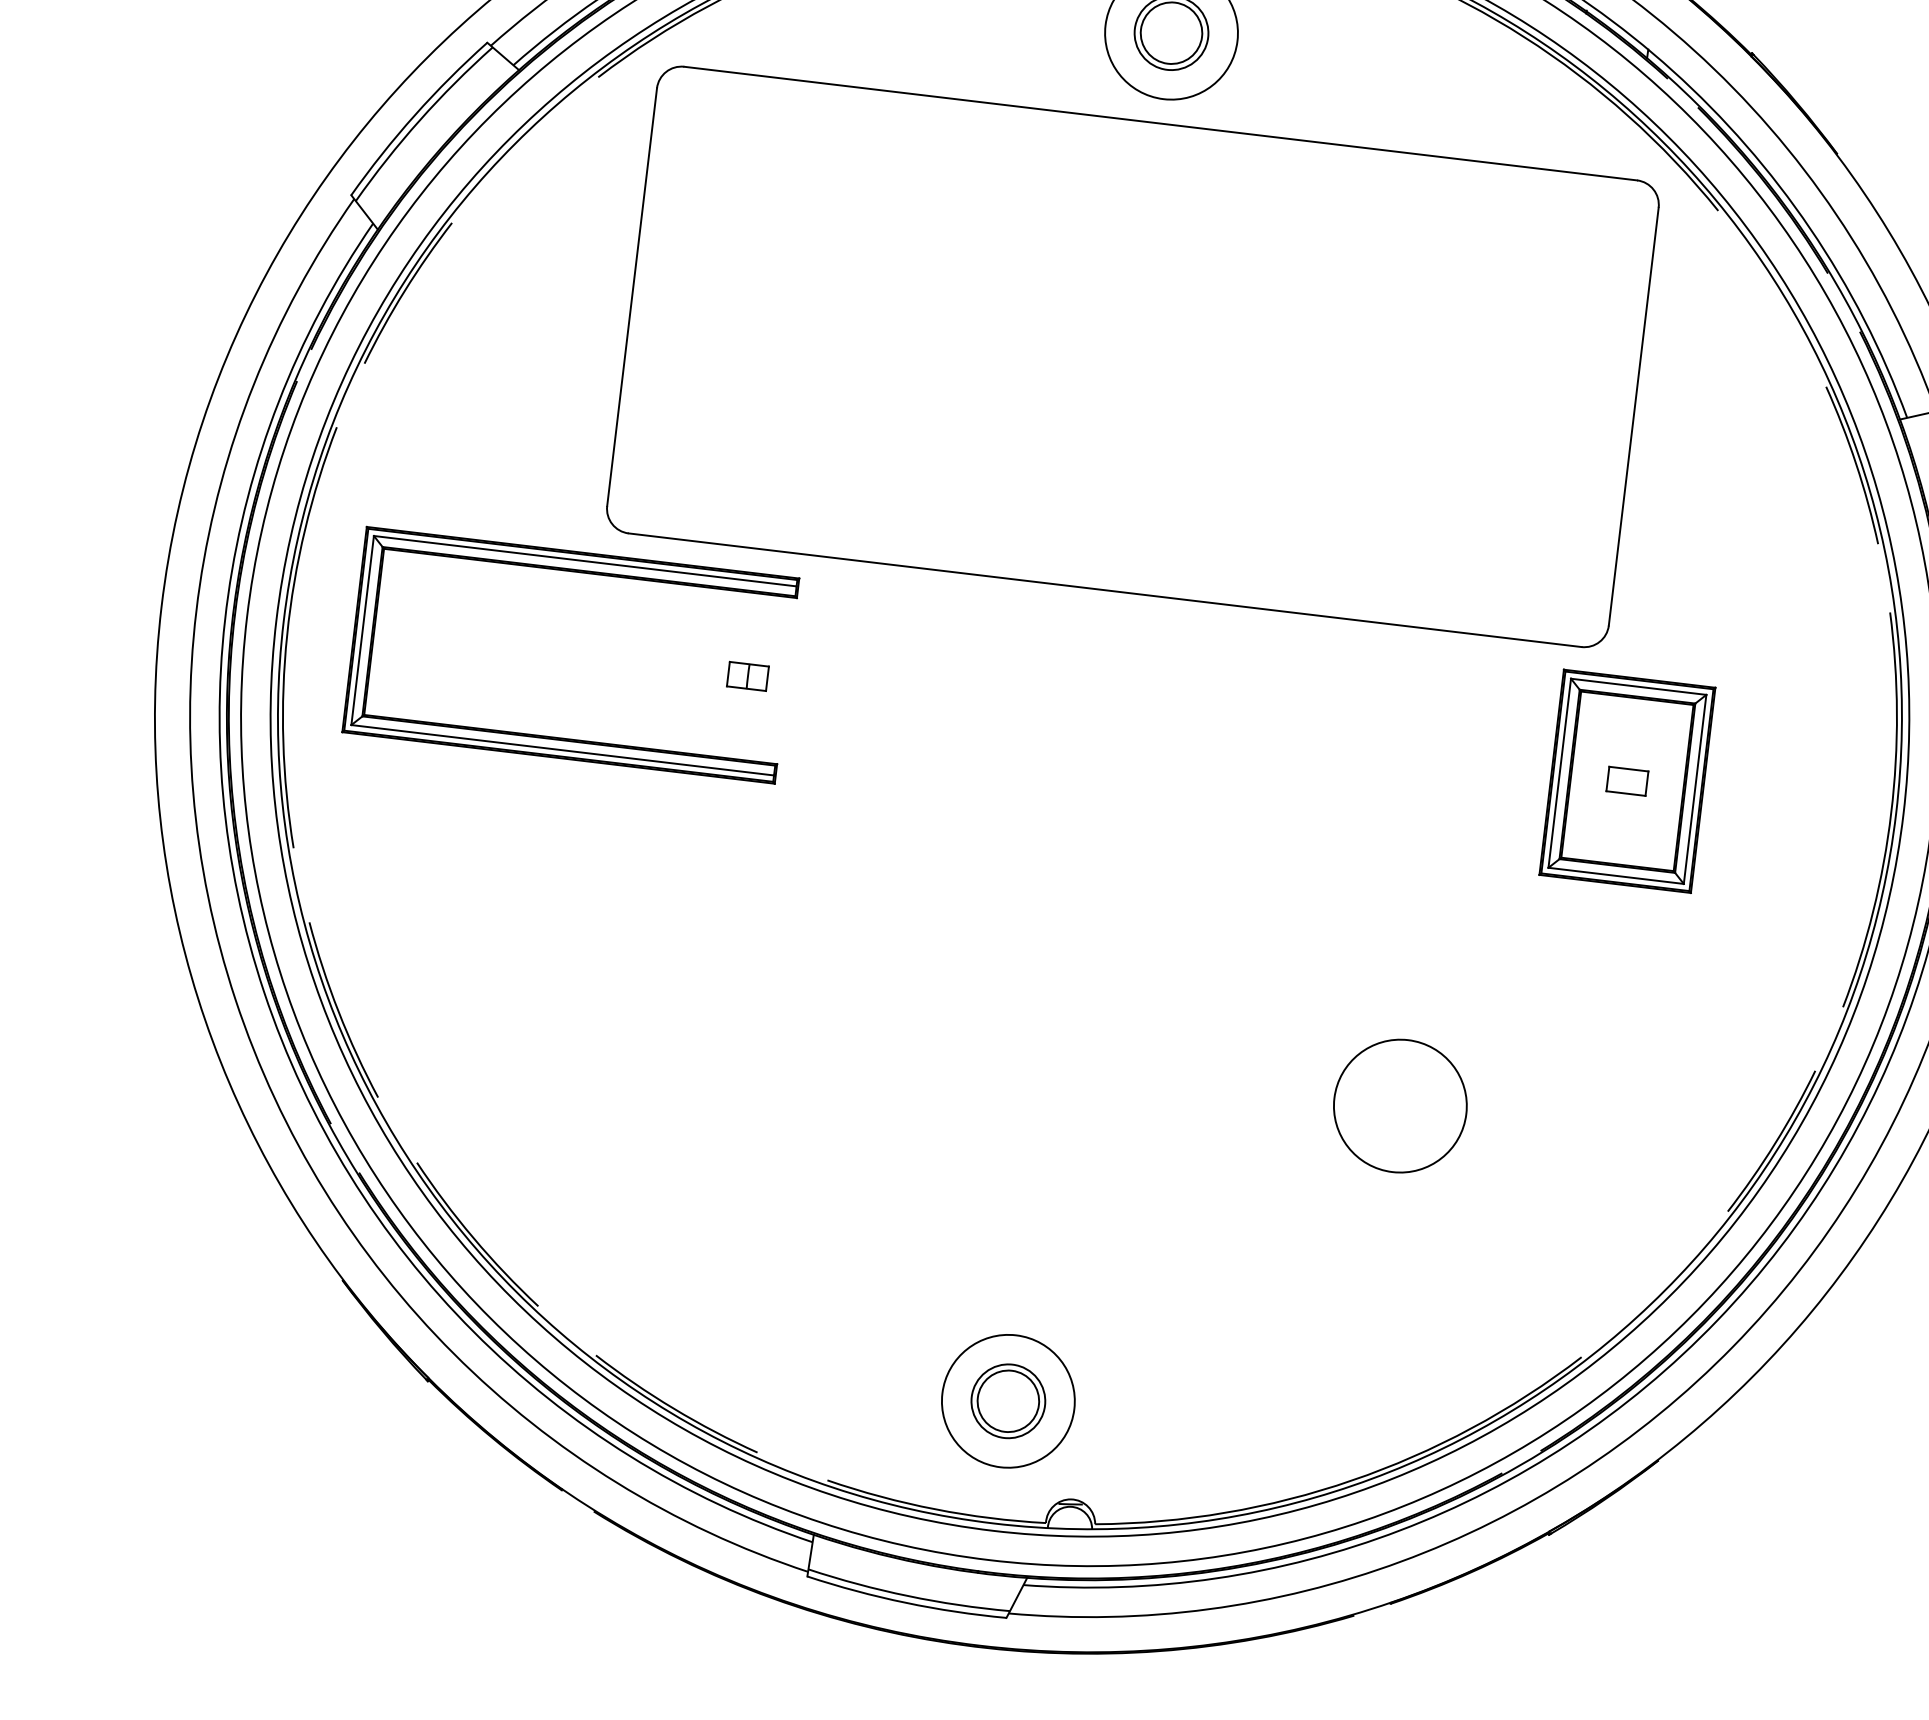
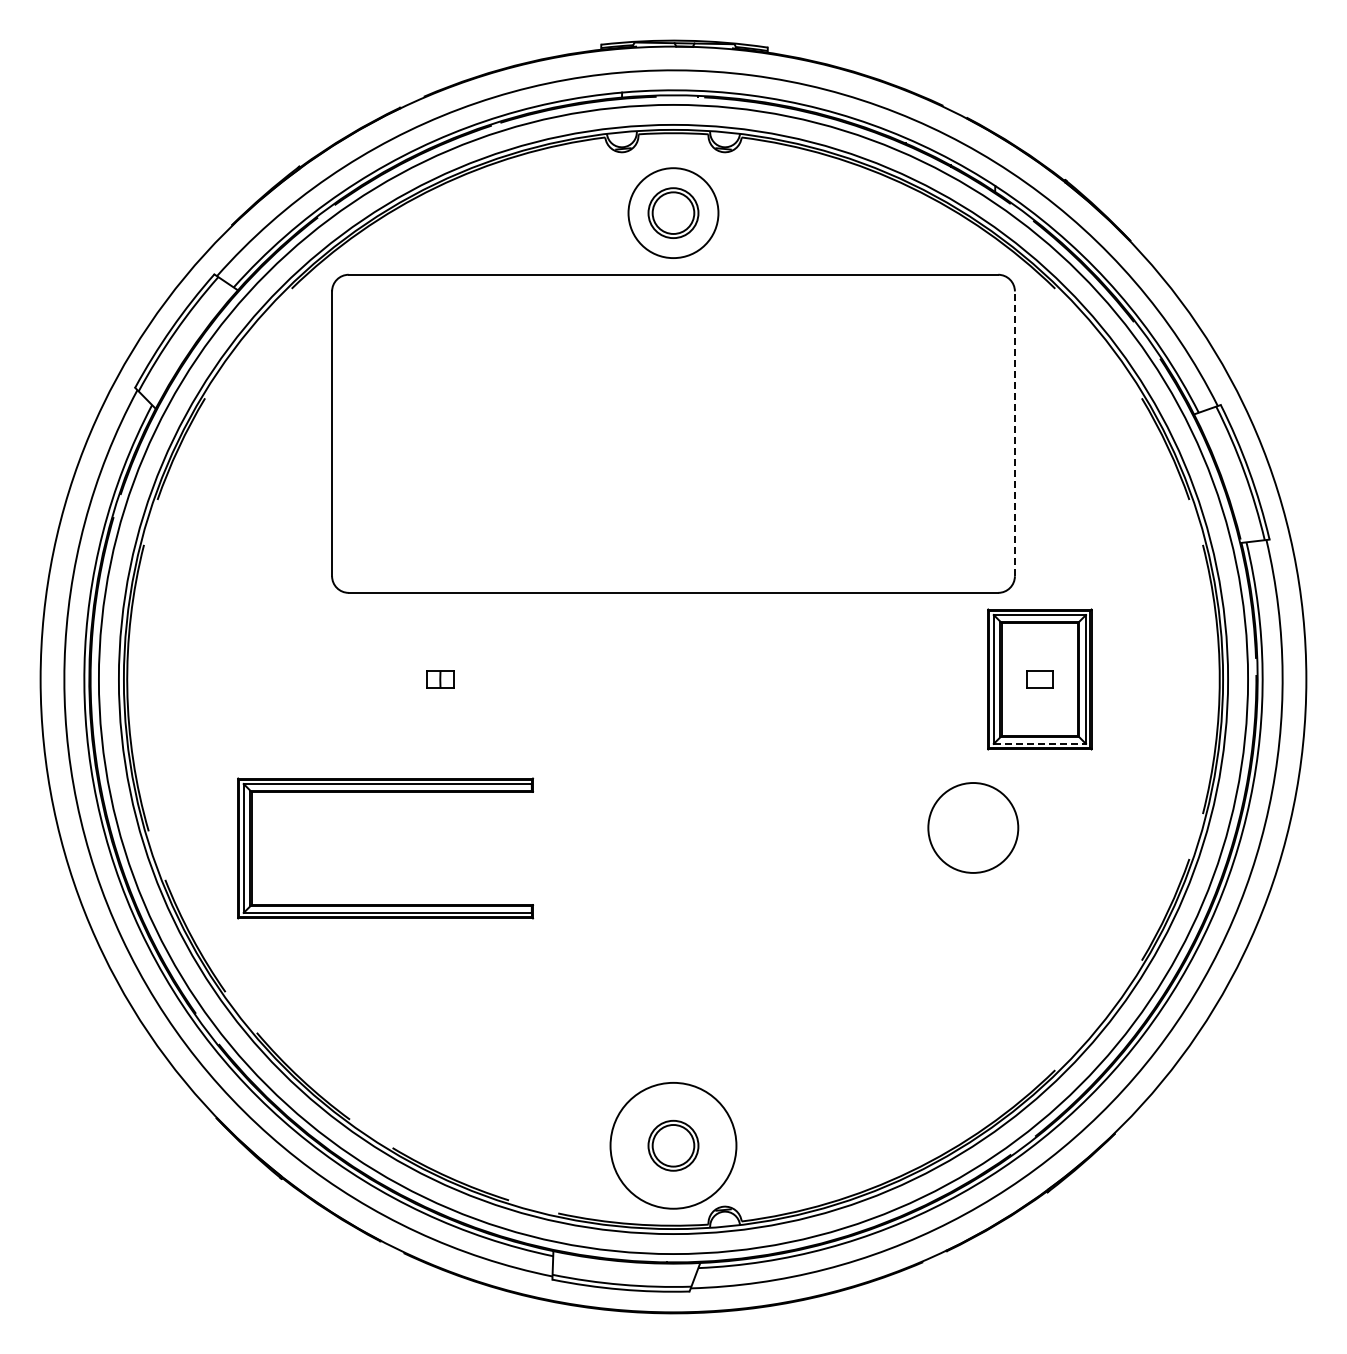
line: (1633, 416) -> (1014, 433), solid -> dashed
part: (580, 573) -> (385, 792), moved
line: (1617, 875) -> (1040, 743), solid -> dashed
circle: (1400, 1105) -> (973, 827), moved
circle: (1008, 1400) -> (673, 1145), size x1.4

